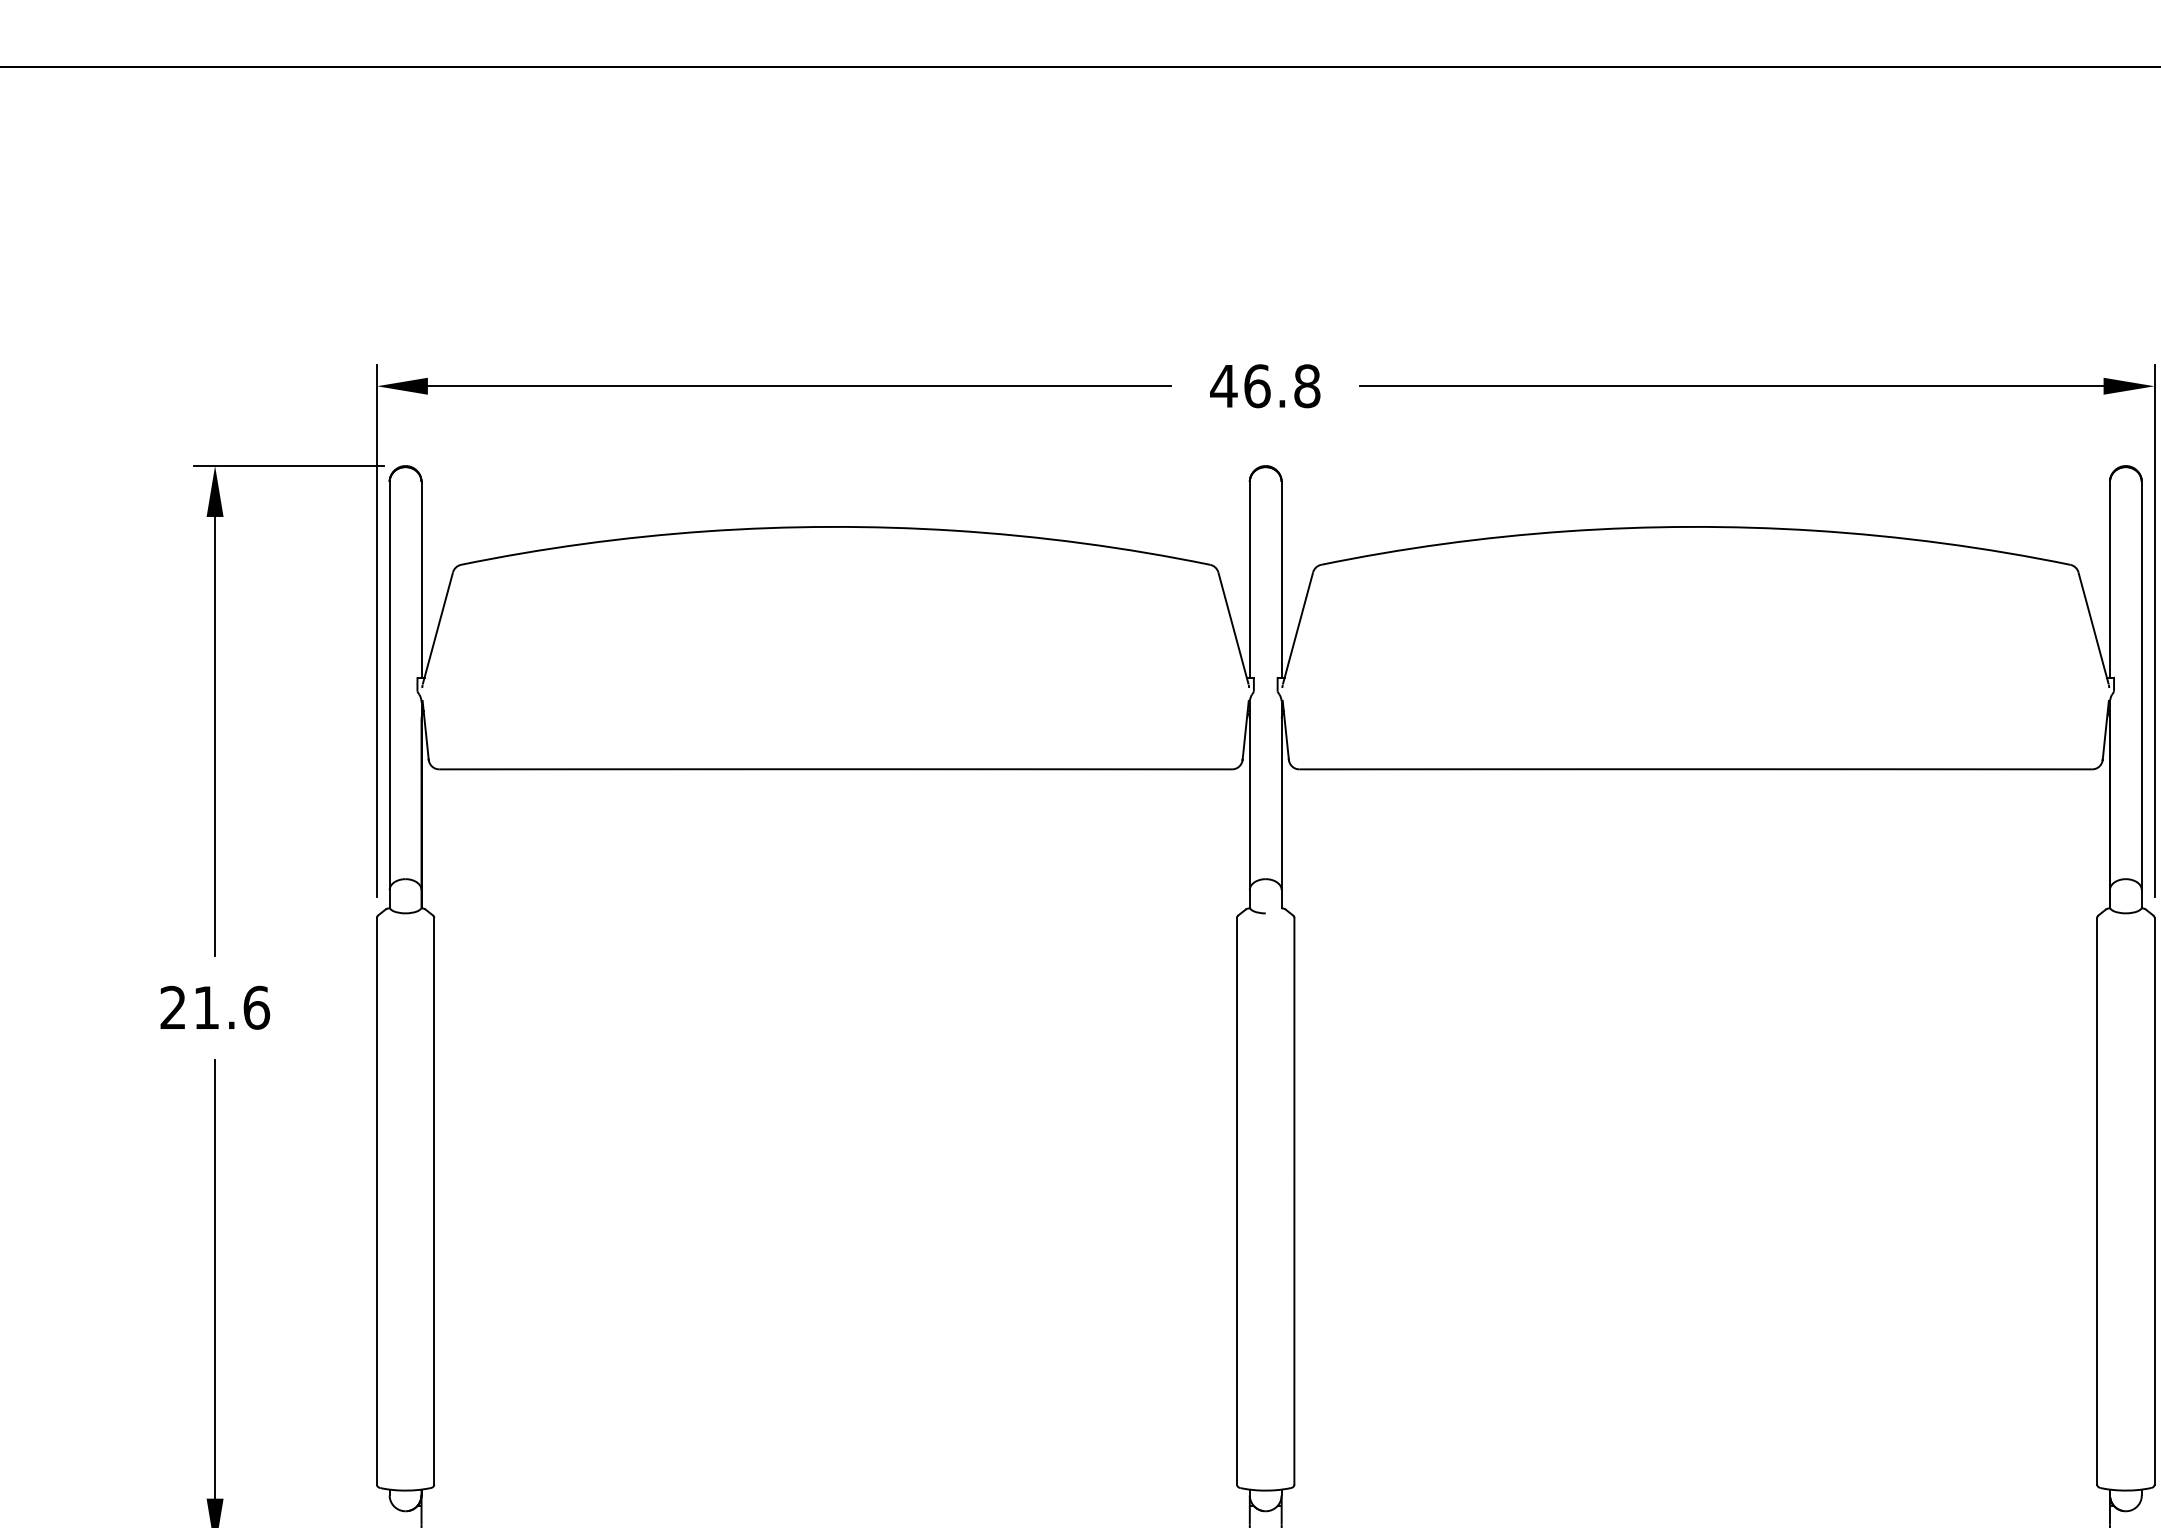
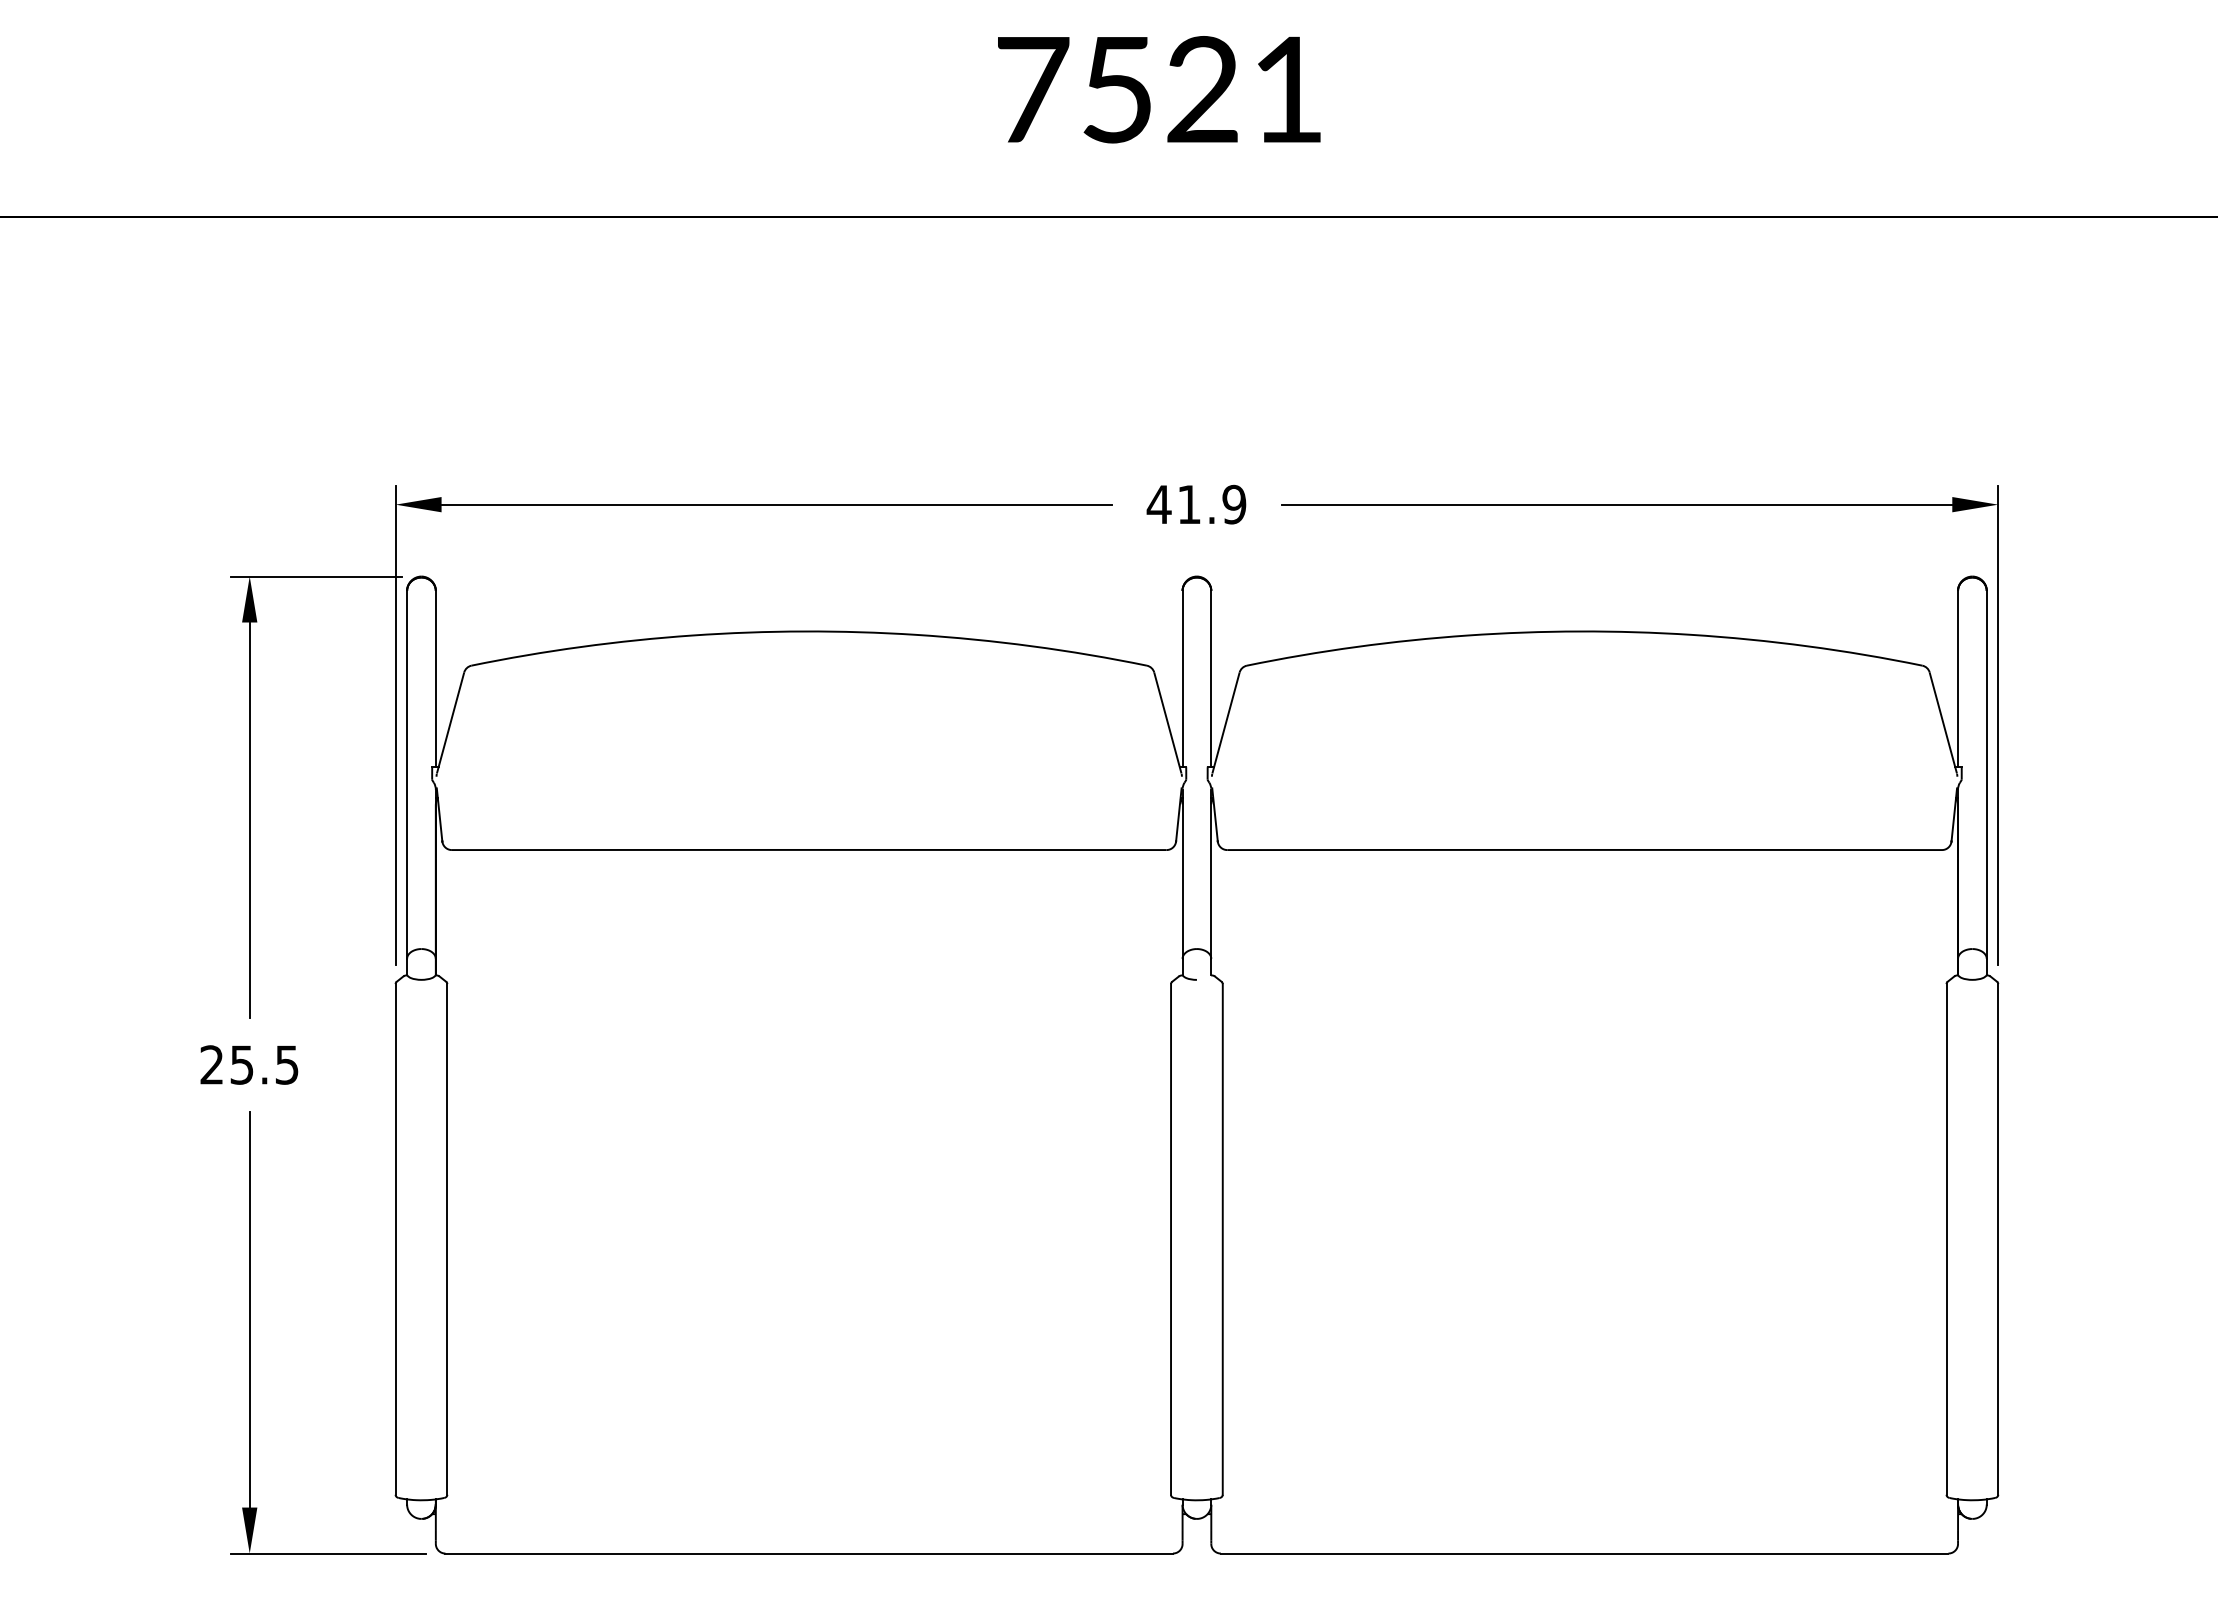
text: (1281, 386) -> (1211, 504), 46.8 -> 41.9
text: (231, 1007) -> (264, 1064), 21.6 -> 25.5

